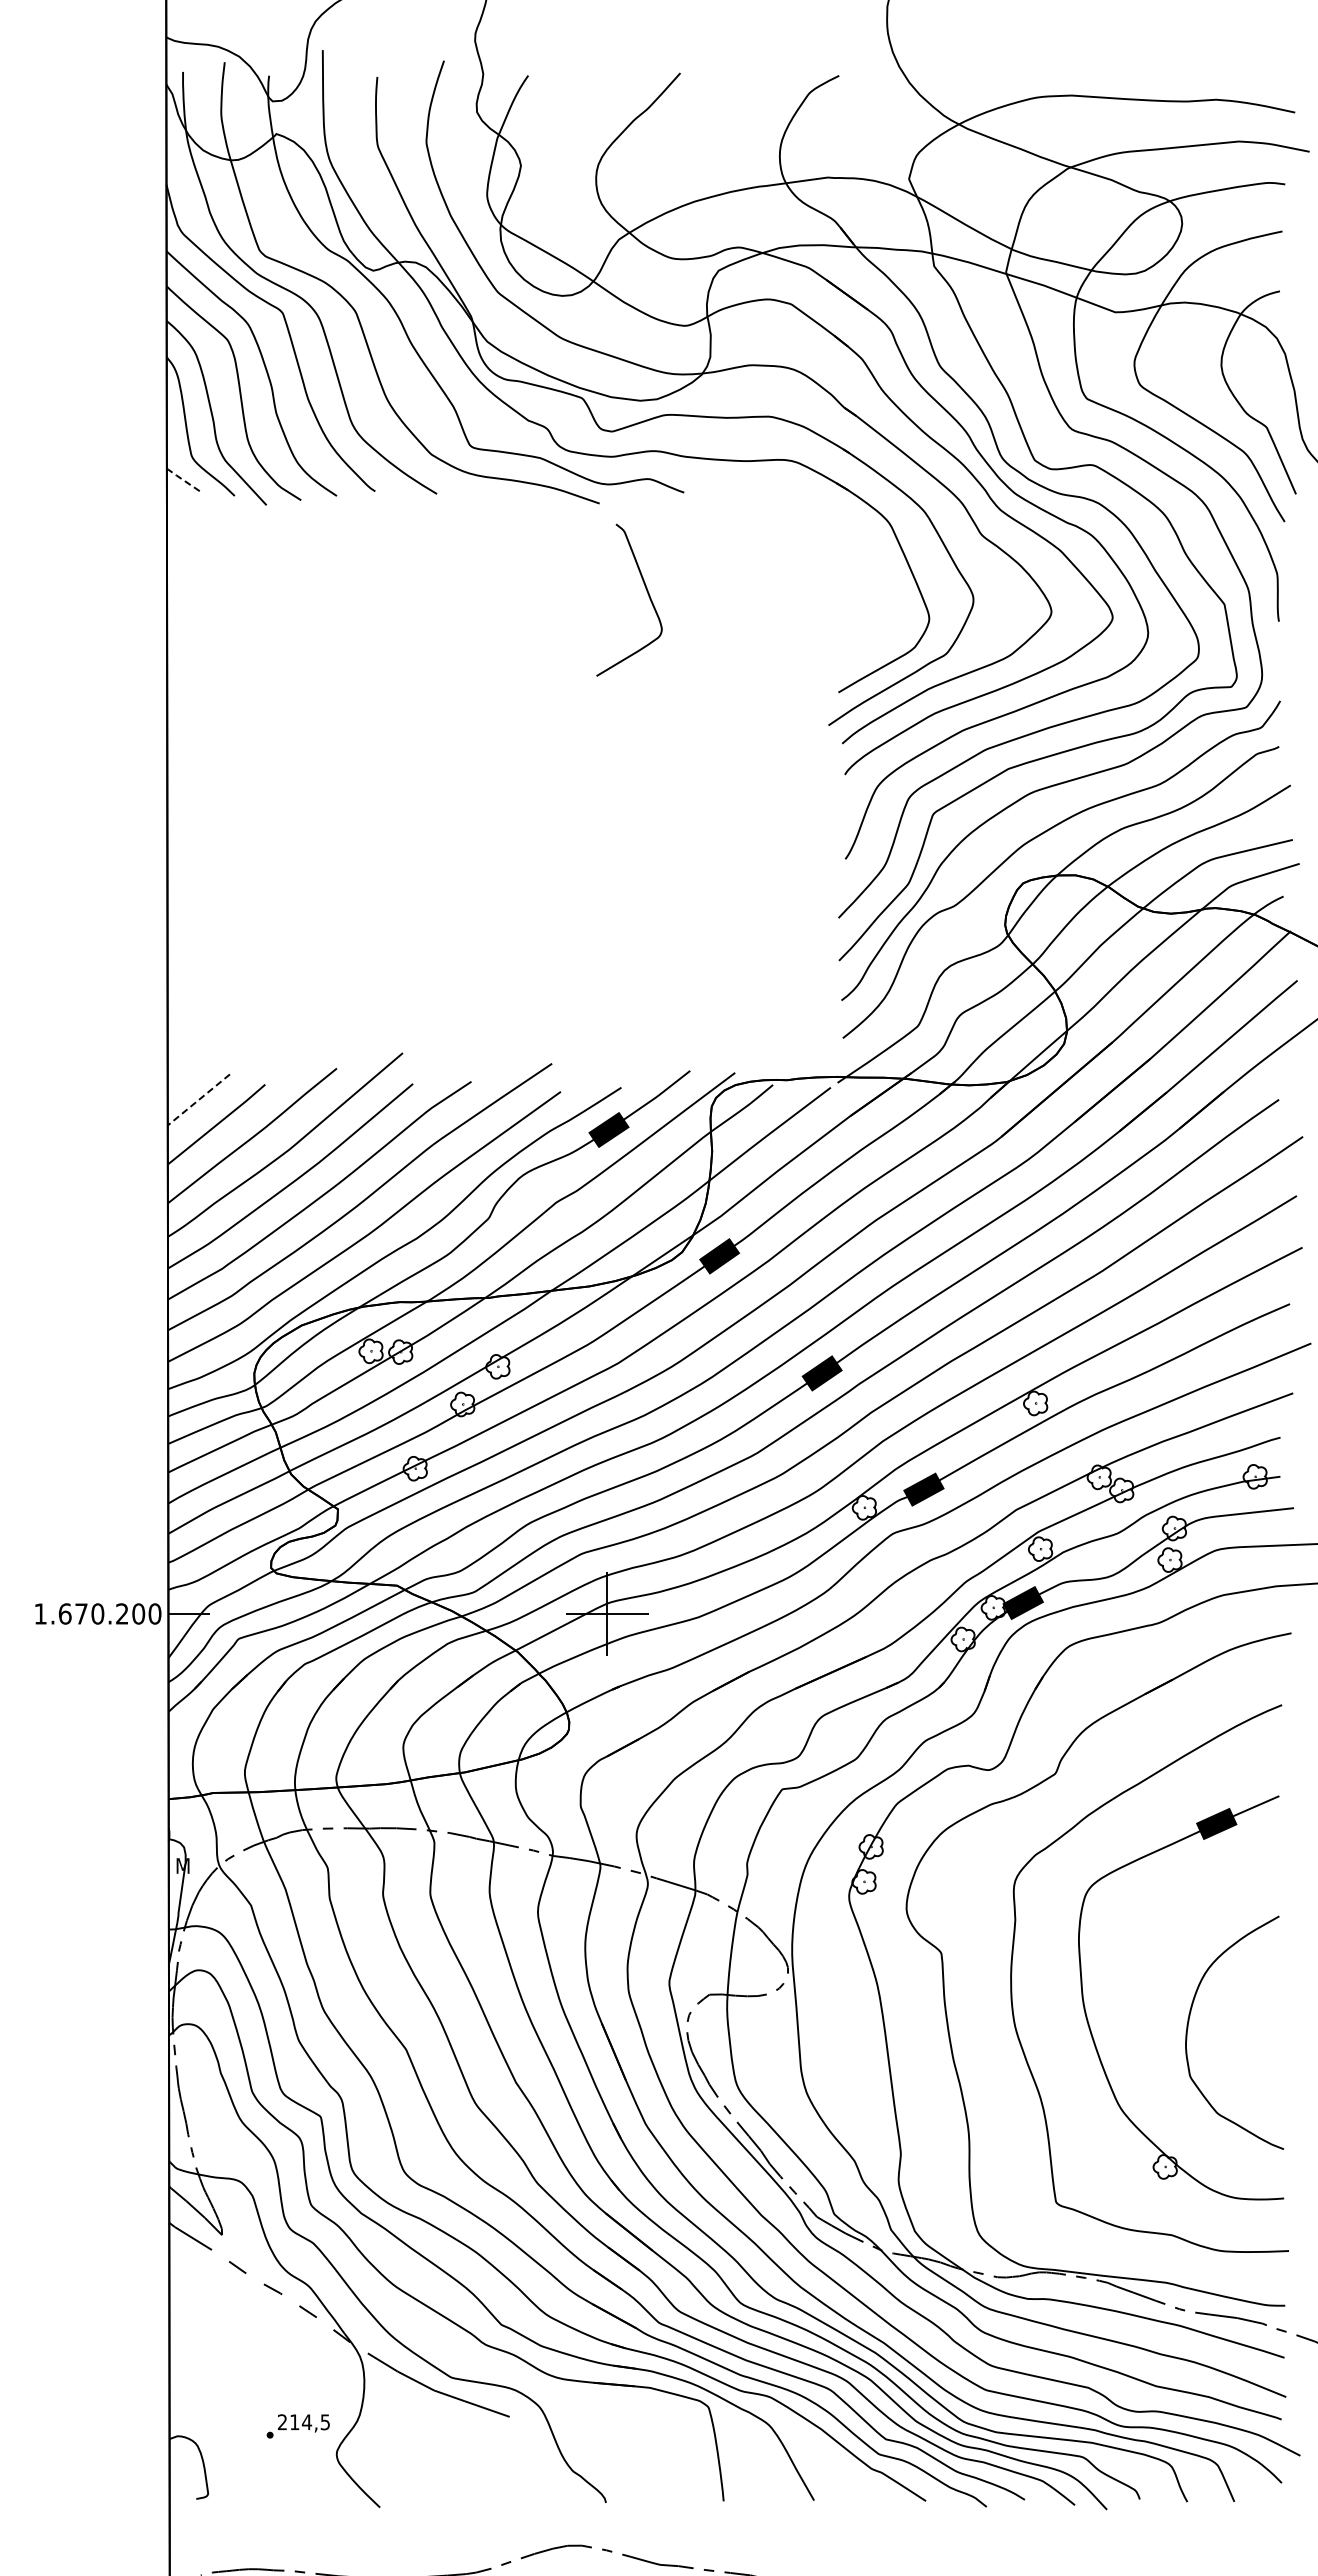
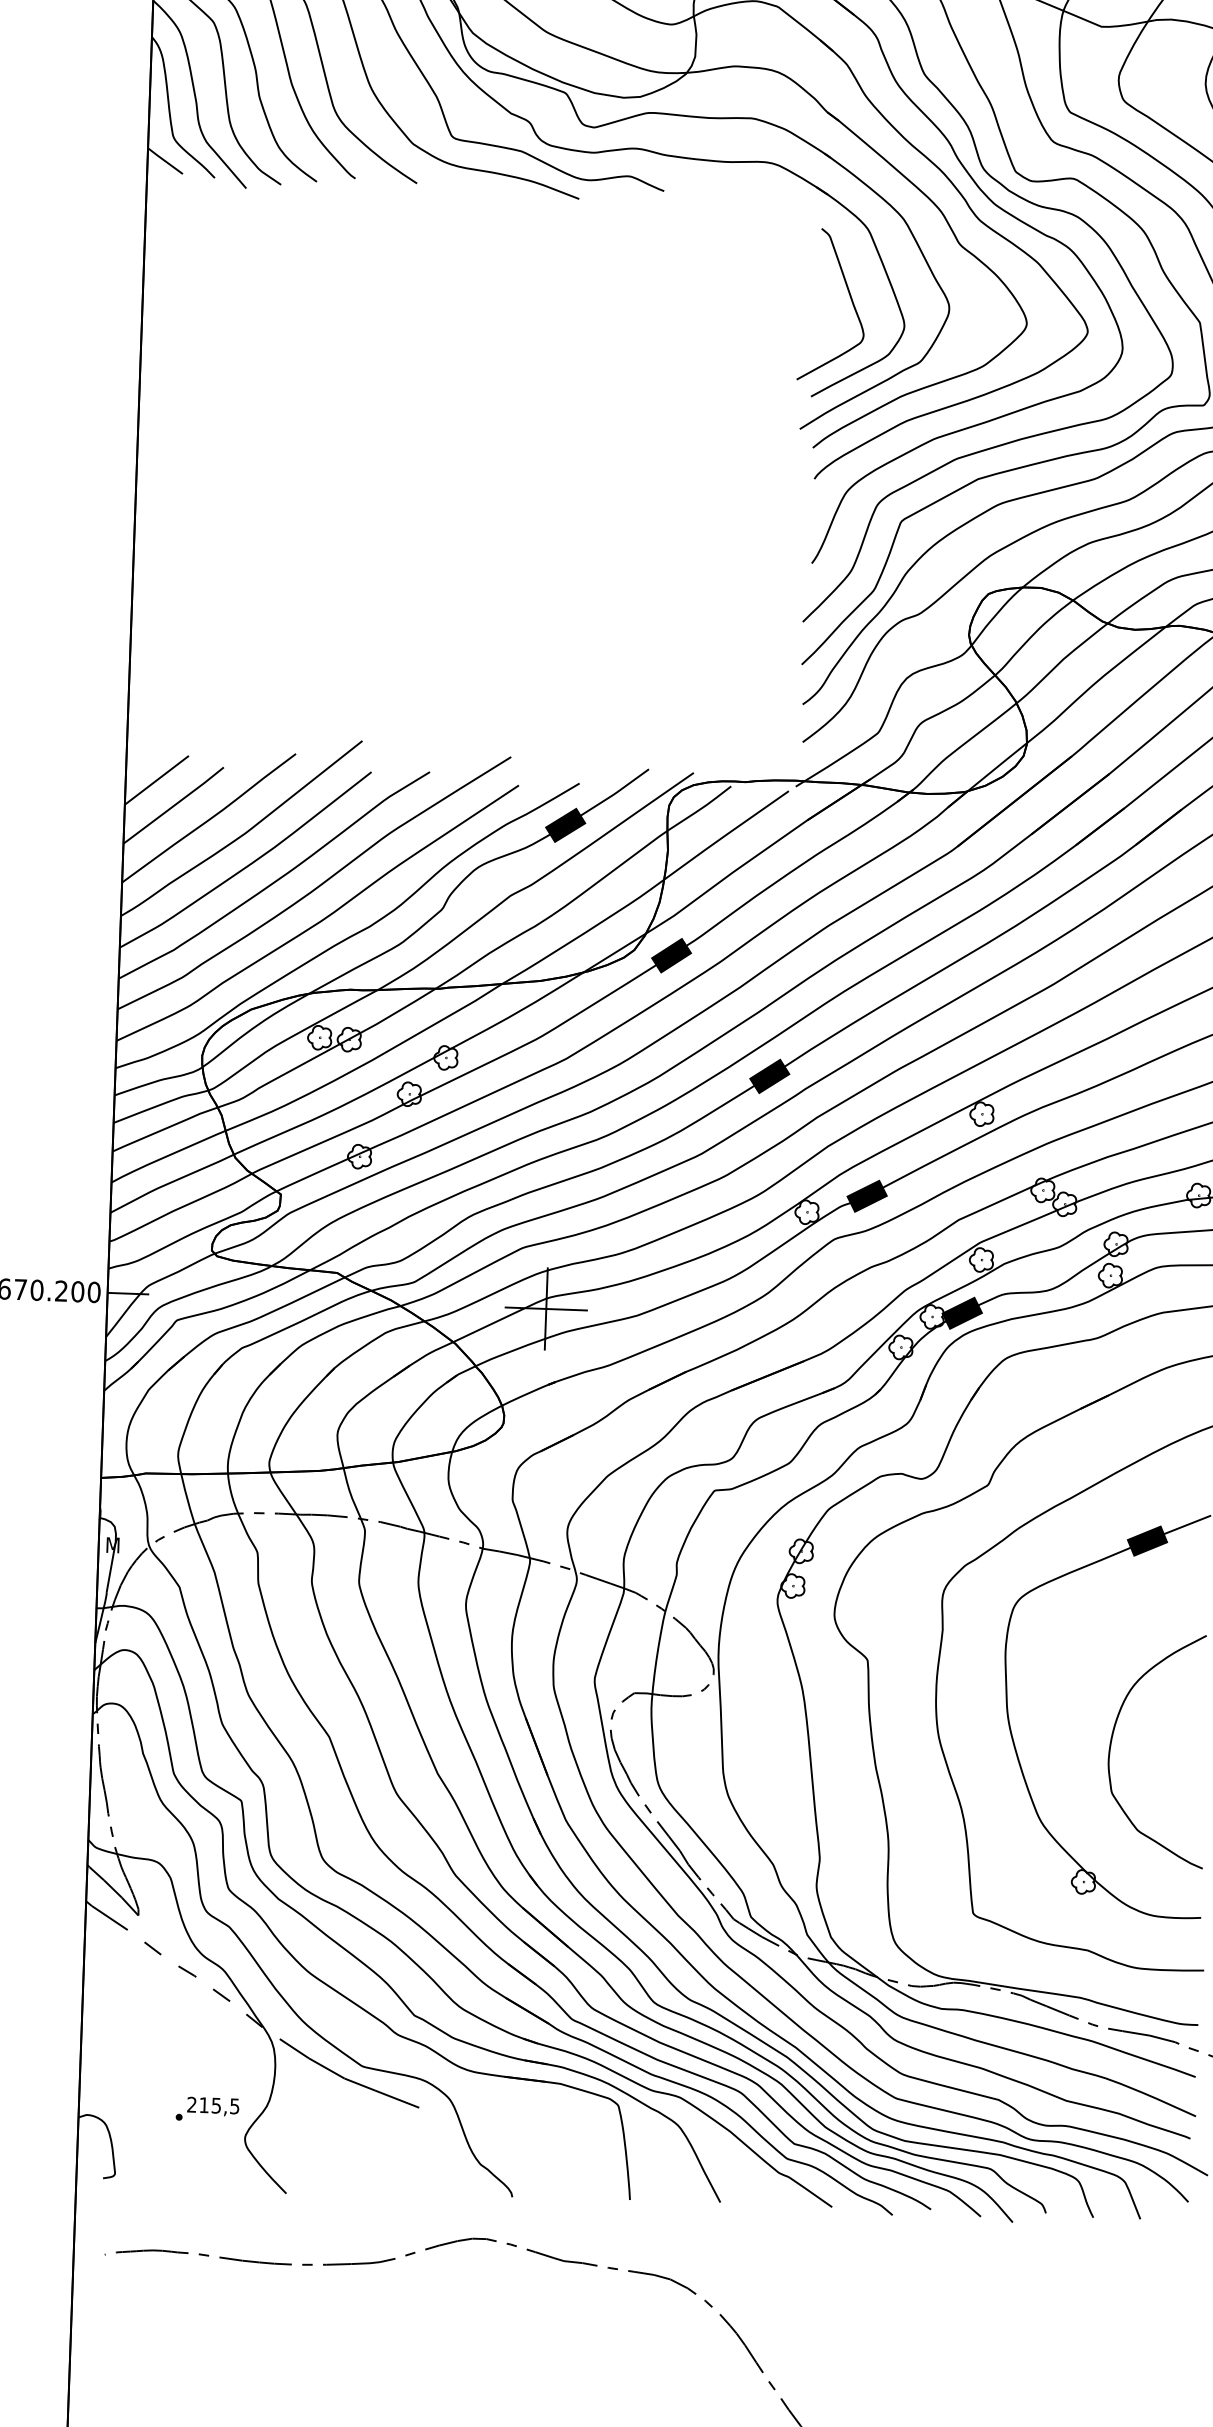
line: (183, 480) -> (164, 160), dashed -> solid
curve: (647, 594) -> (850, 299), moved
line: (198, 1100) -> (156, 780), dashed -> solid
text: (306, 2422) -> (215, 2105), 214,5 -> 215,5

